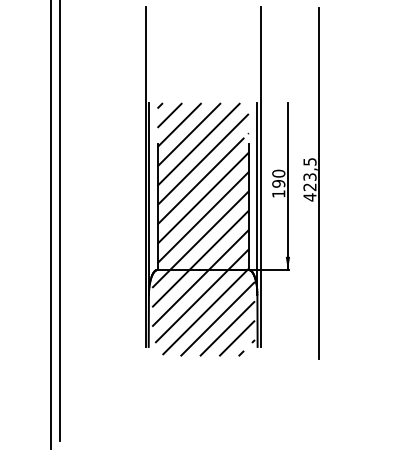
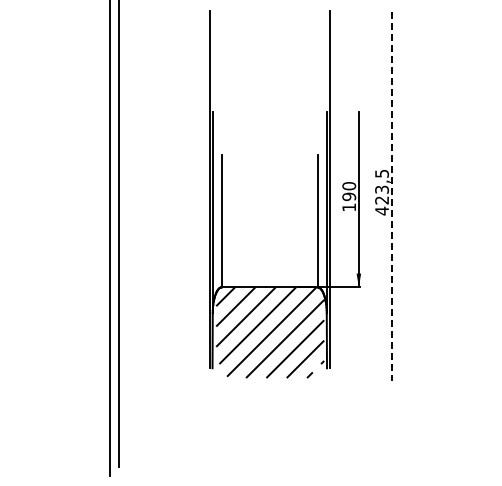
line: (318, 183) -> (391, 196), solid -> dashed
hatch: (202, 186) -> (269, 199), removed

